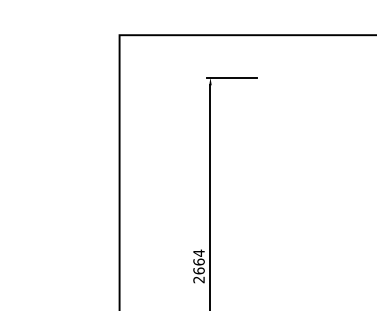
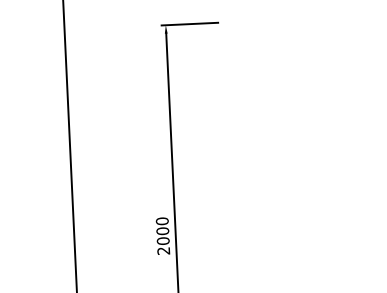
text: (198, 261) -> (162, 230), 2664 -> 2000

